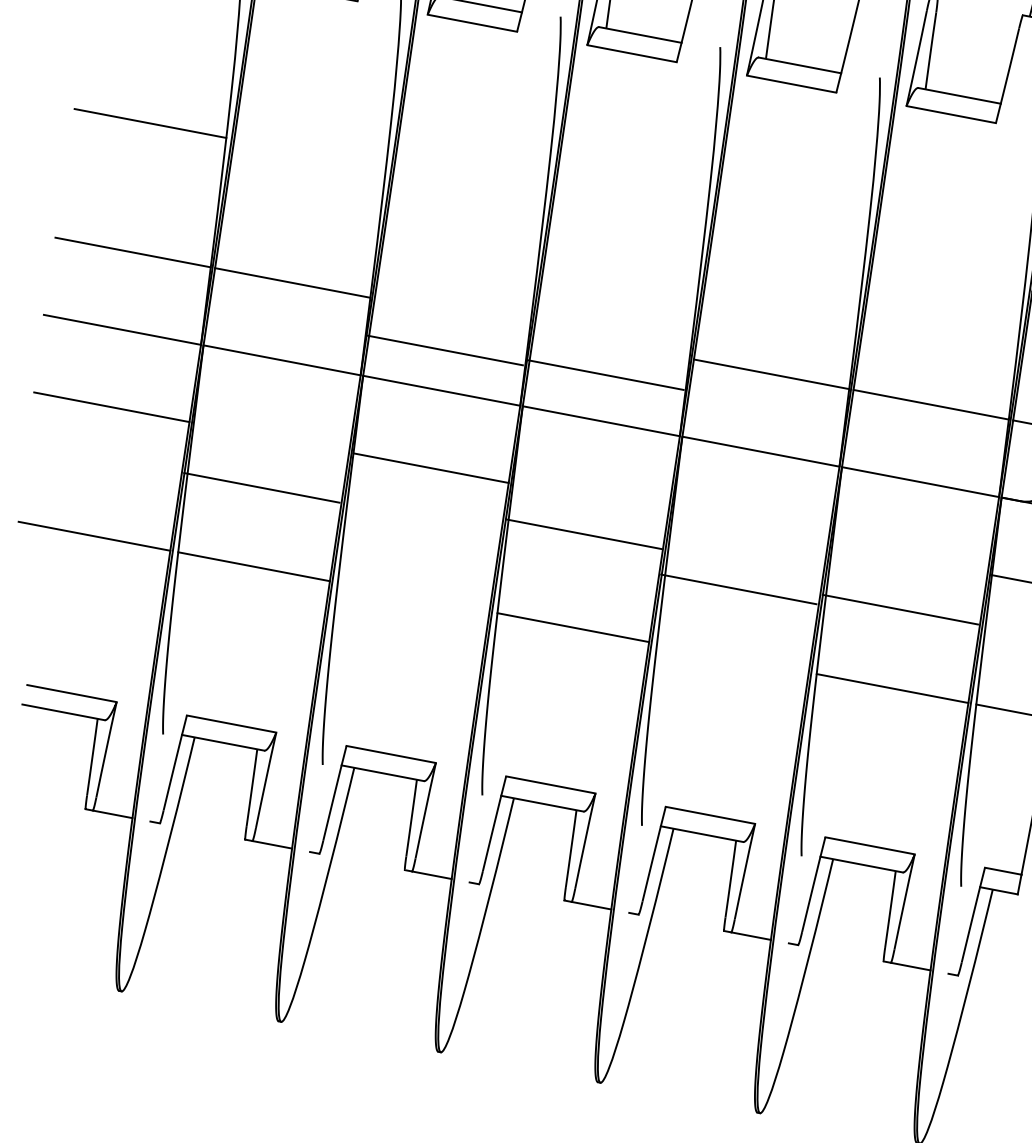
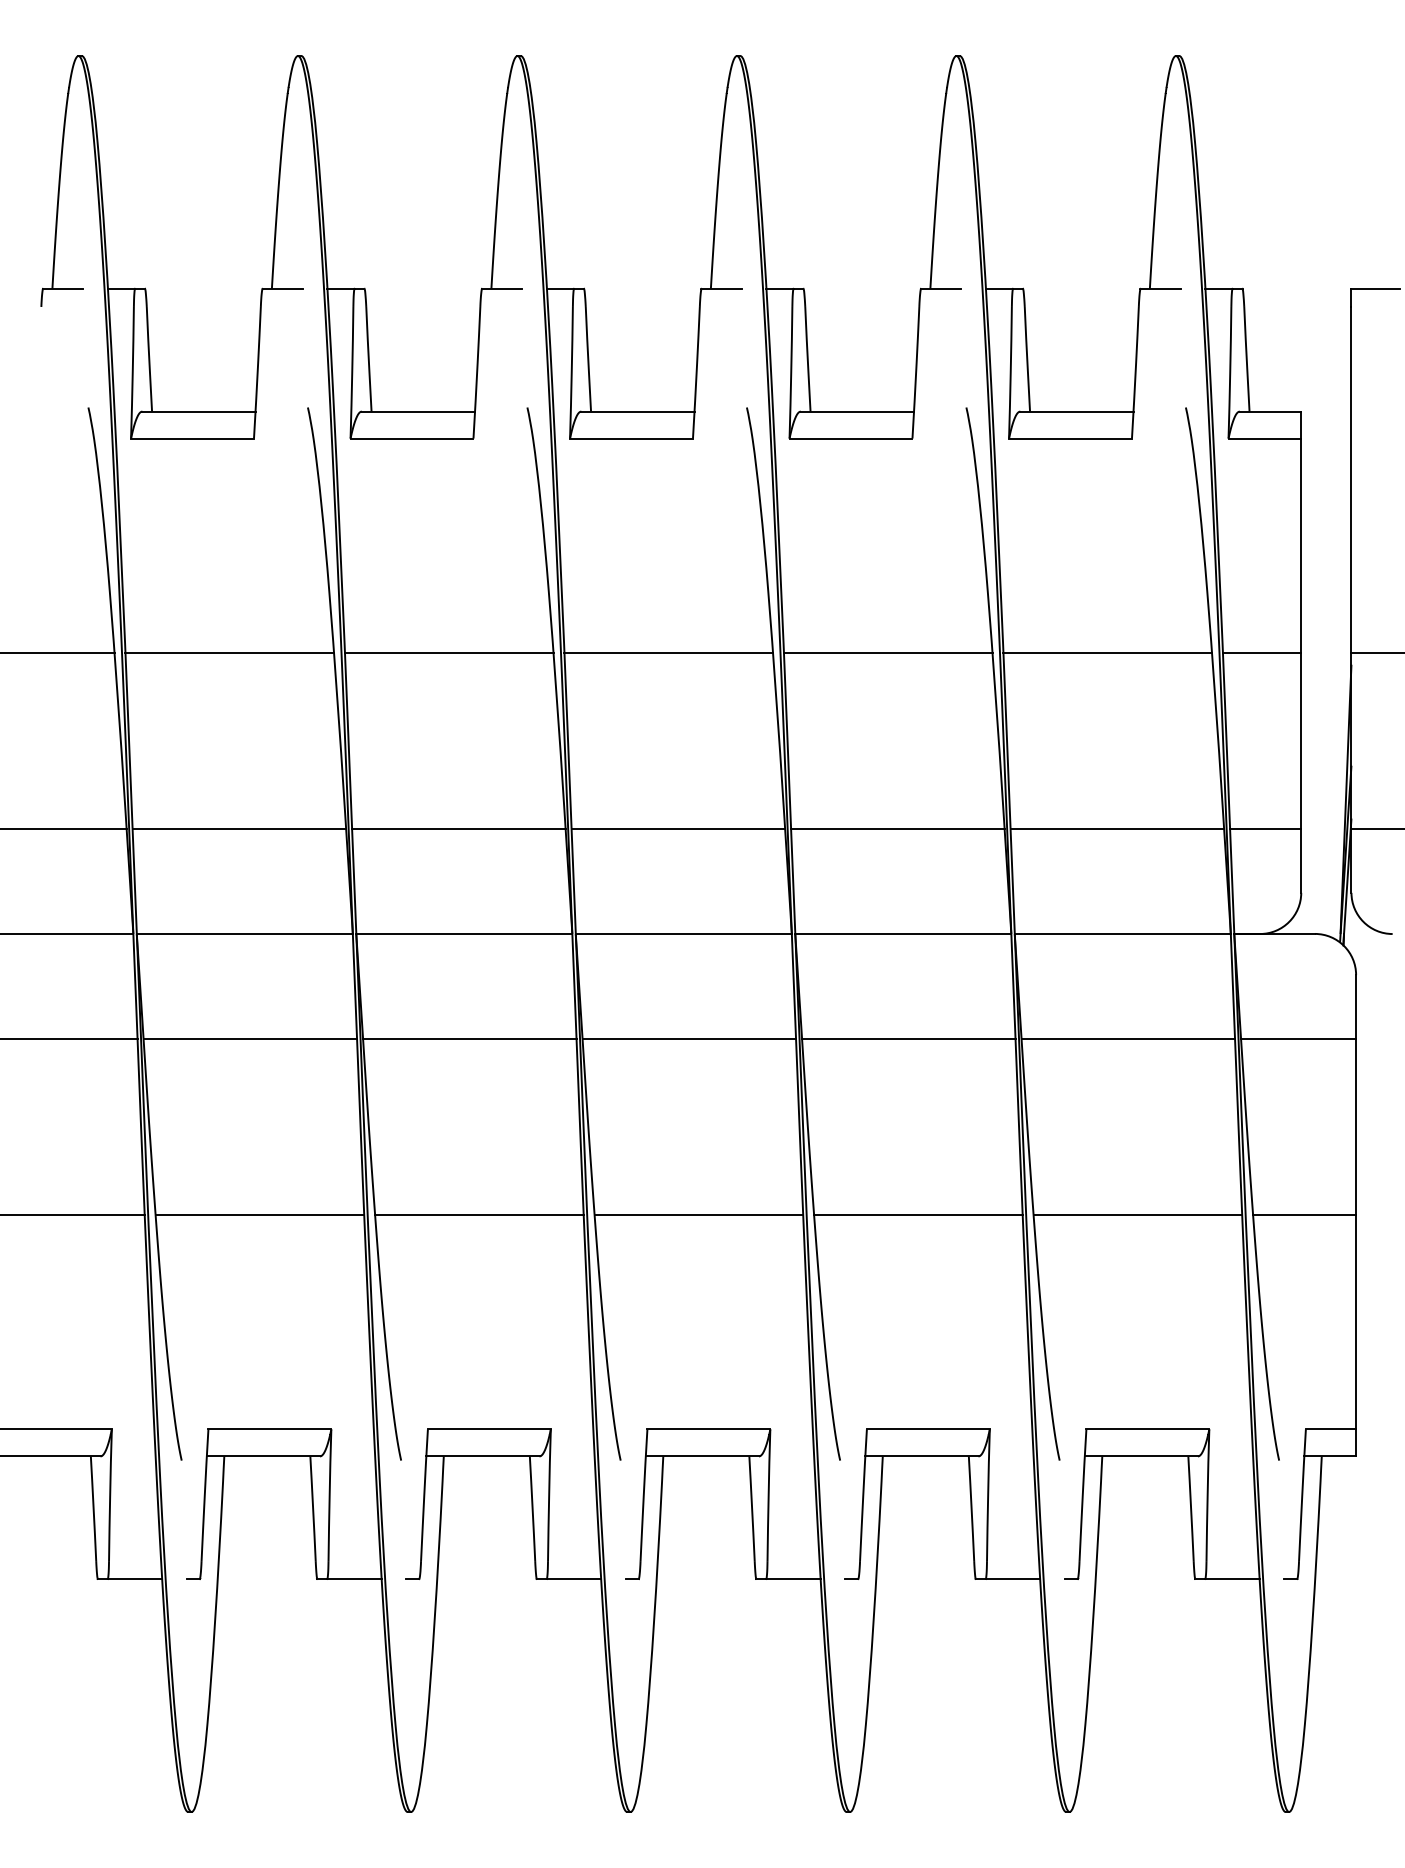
line: (309, 154) -> (229, 653), added
line: (469, 184) -> (448, 653), added
line: (629, 215) -> (668, 653), added
line: (788, 245) -> (887, 653), added
line: (948, 276) -> (1107, 653), added
line: (445, 350) -> (458, 828), moved
line: (606, 375) -> (678, 828), moved
line: (262, 488) -> (250, 1039), moved
line: (584, 534) -> (689, 1039), moved
line: (738, 589) -> (908, 1039), moved
line: (413, 596) -> (479, 1214), added
line: (900, 609) -> (1128, 1039), moved
line: (733, 657) -> (918, 1214), added

